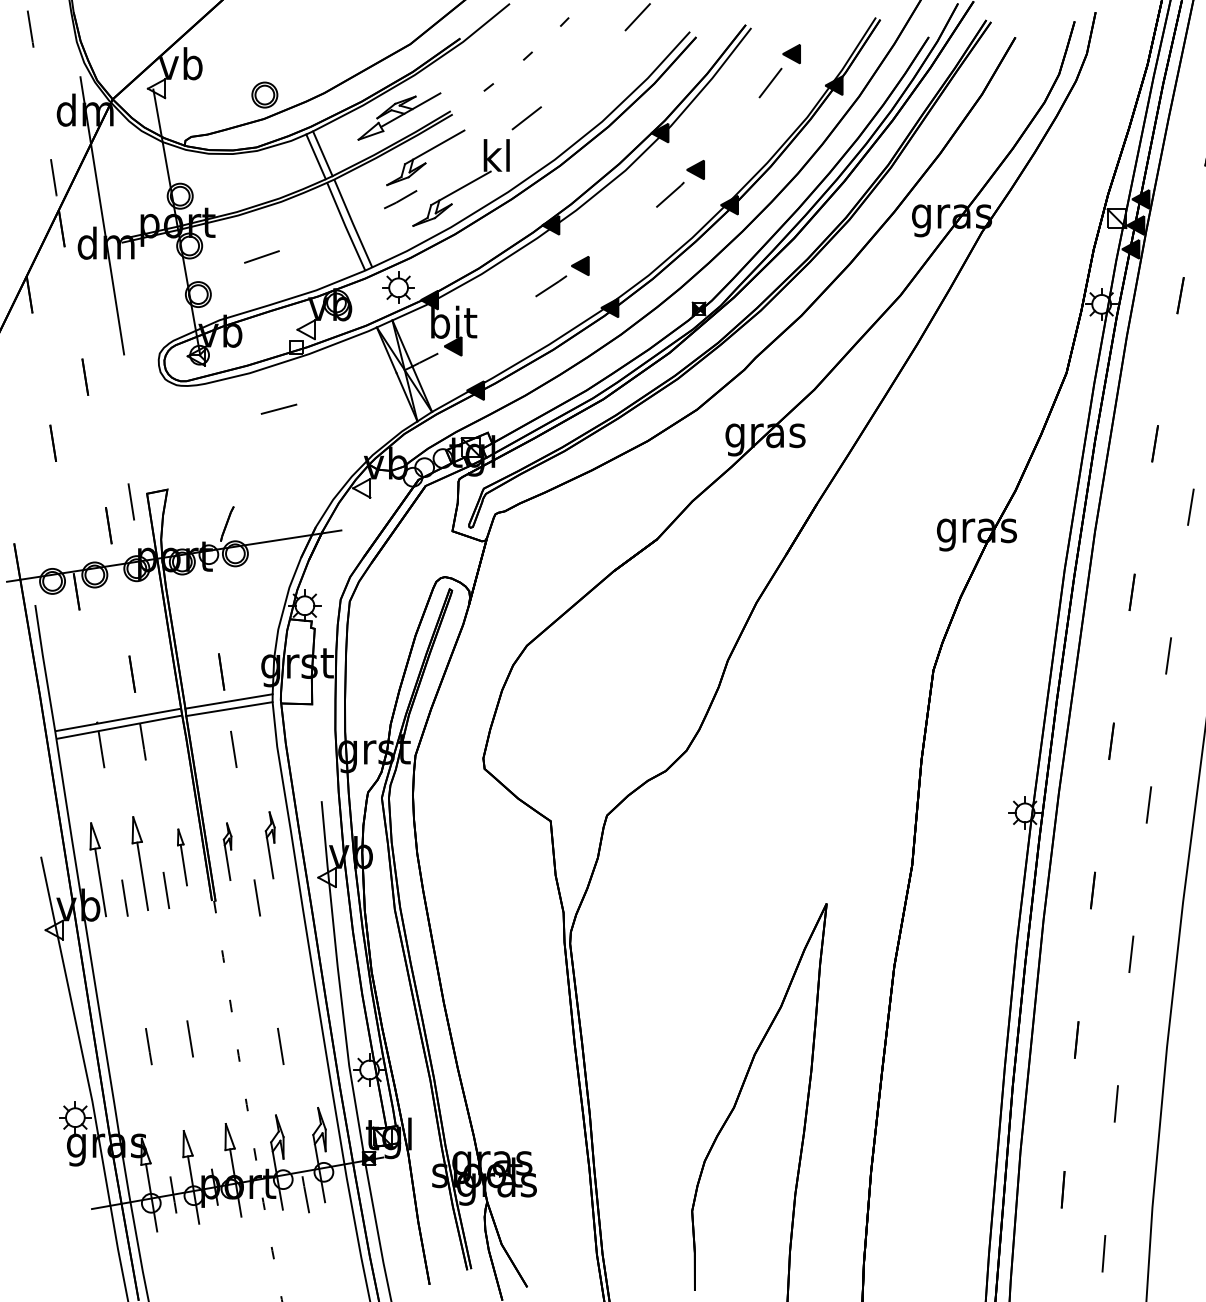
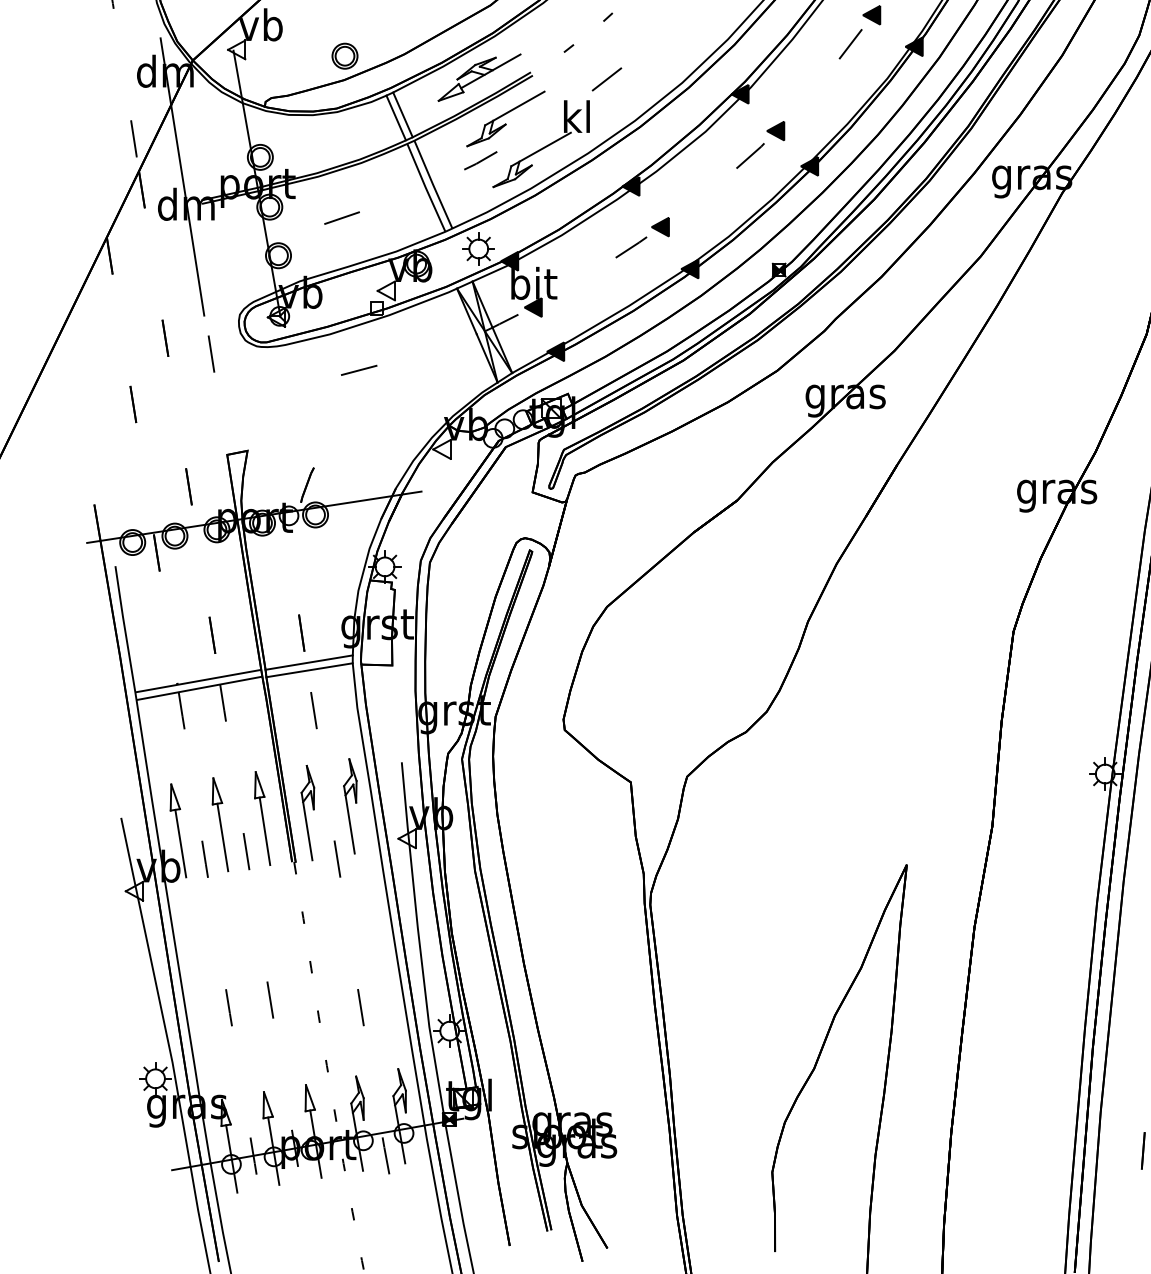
line: (130, 501) -> (210, 353), moved
part: (270, 845) -> (350, 806), size x1.43
part: (227, 851) -> (307, 812), size x1.67
part: (182, 857) -> (262, 818), size x1.67

